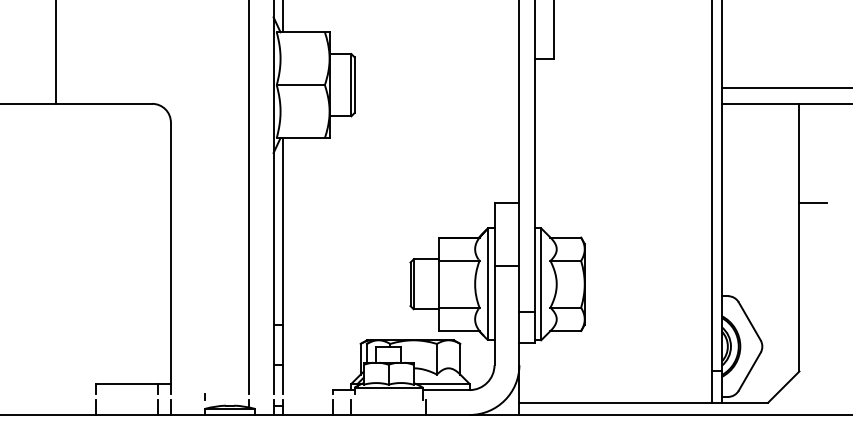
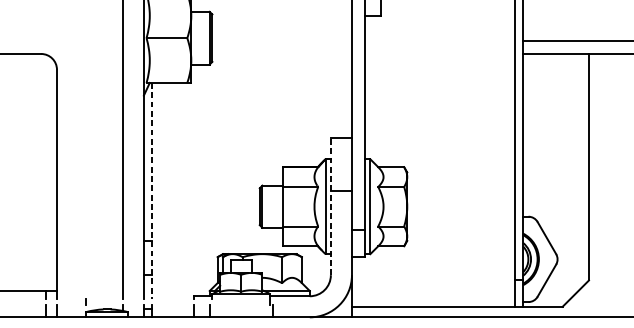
line: (813, 203) -> (600, 138), removed
line: (282, 265) -> (151, 190), solid -> dashed
line: (494, 284) -> (330, 206), solid -> dashed

